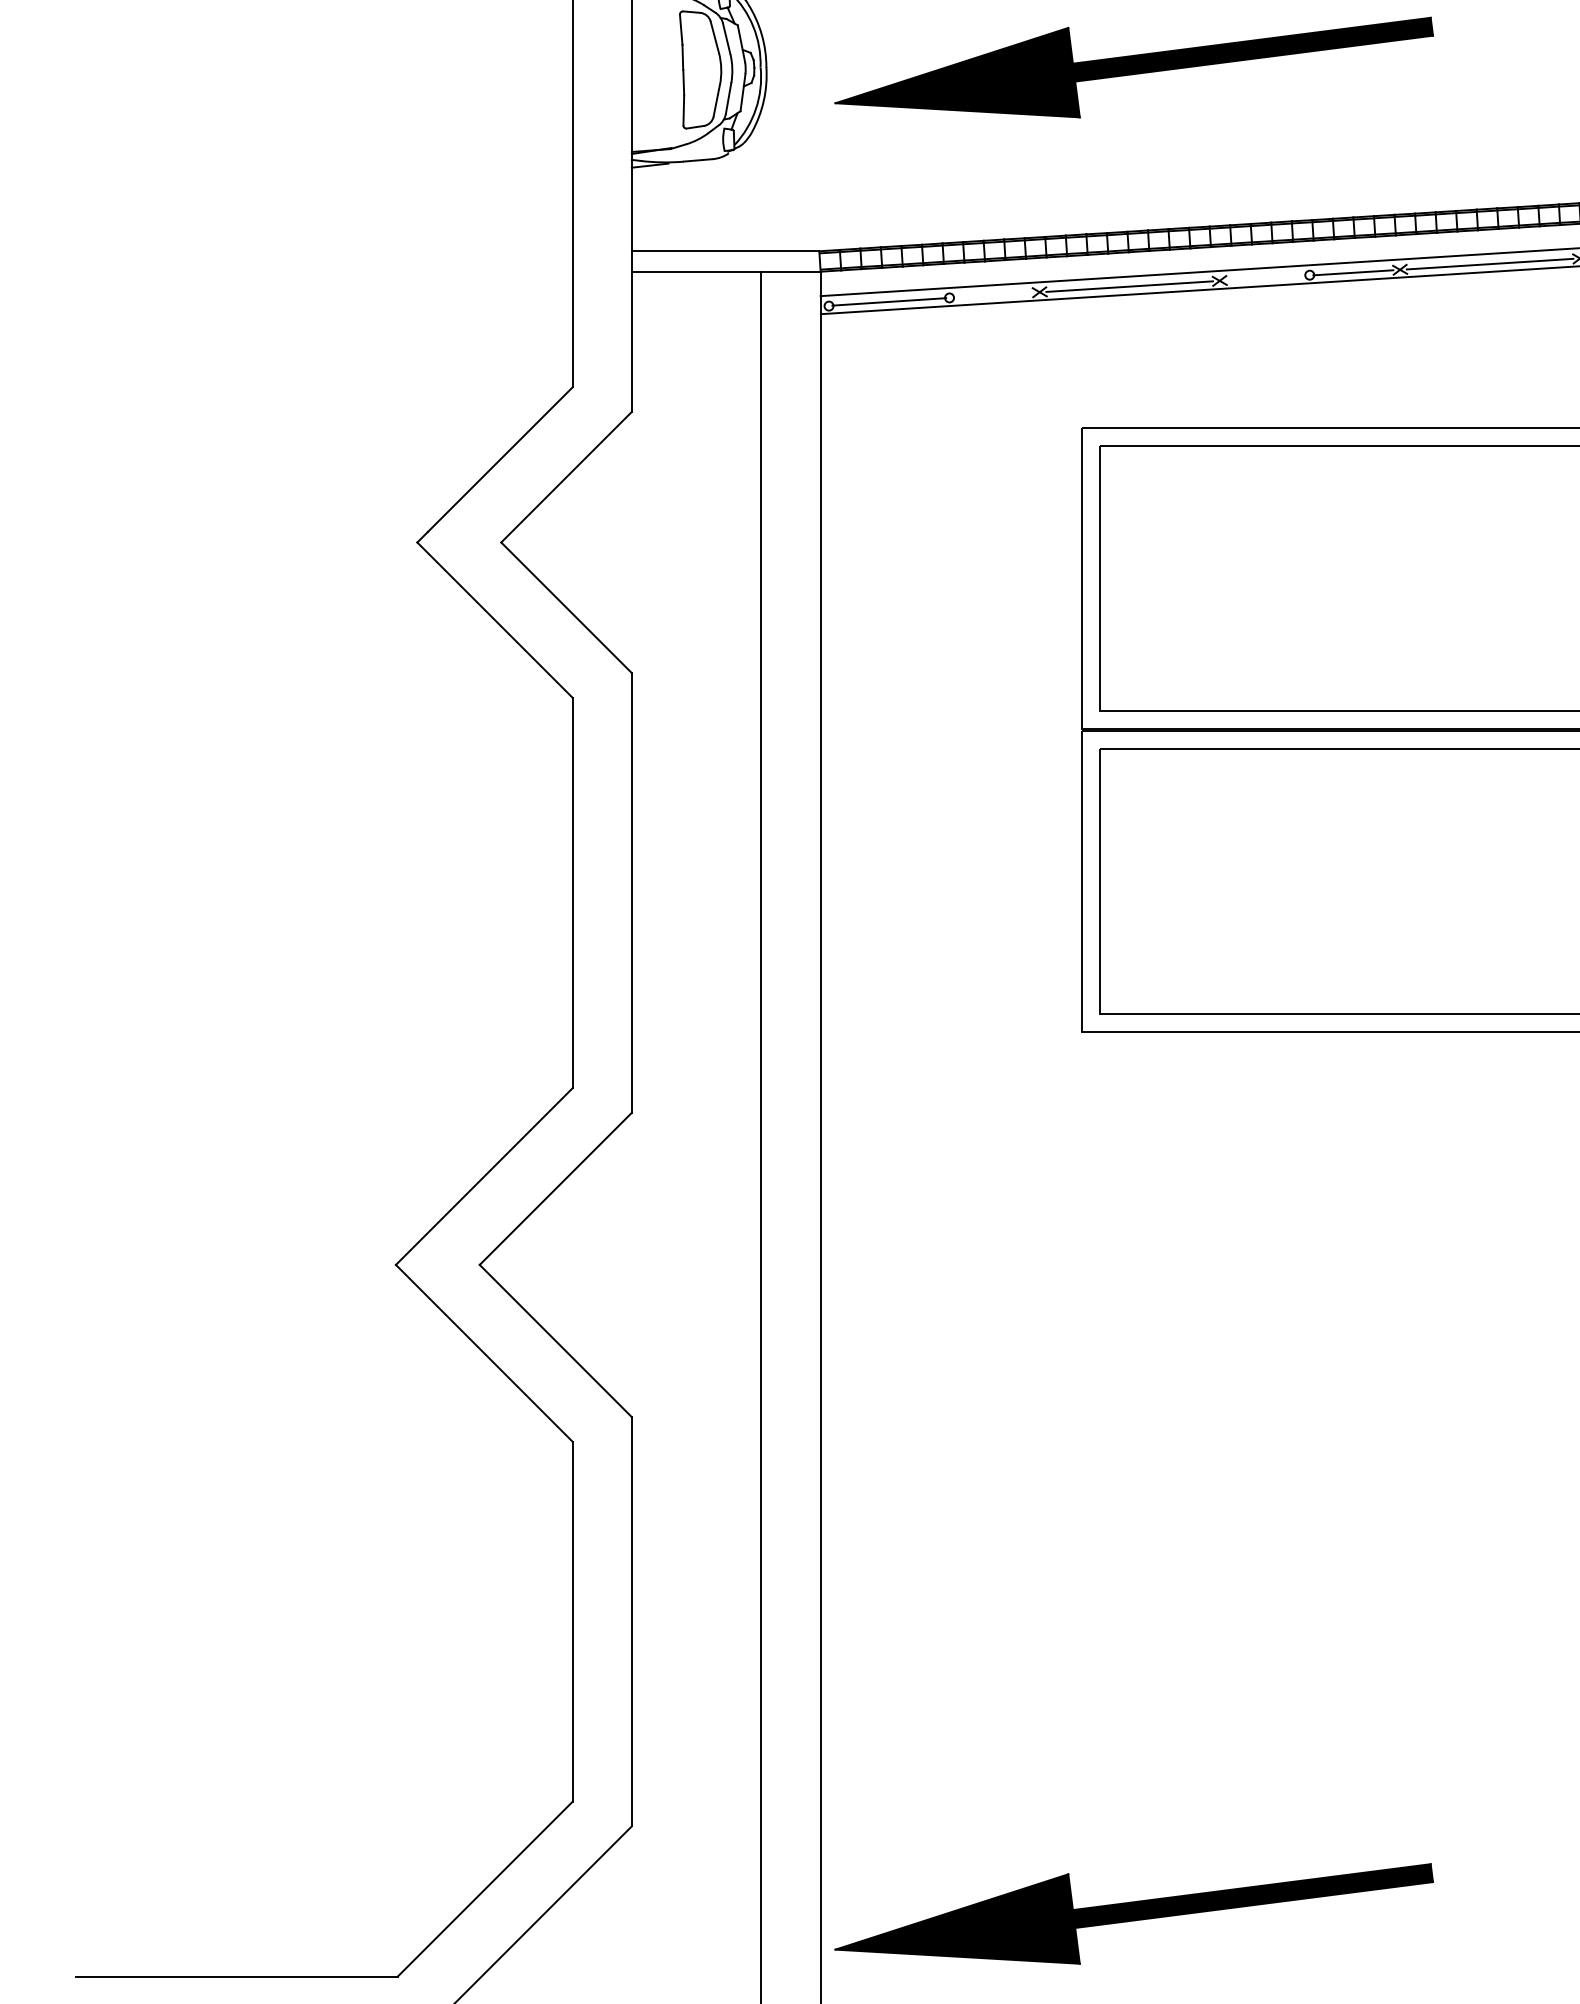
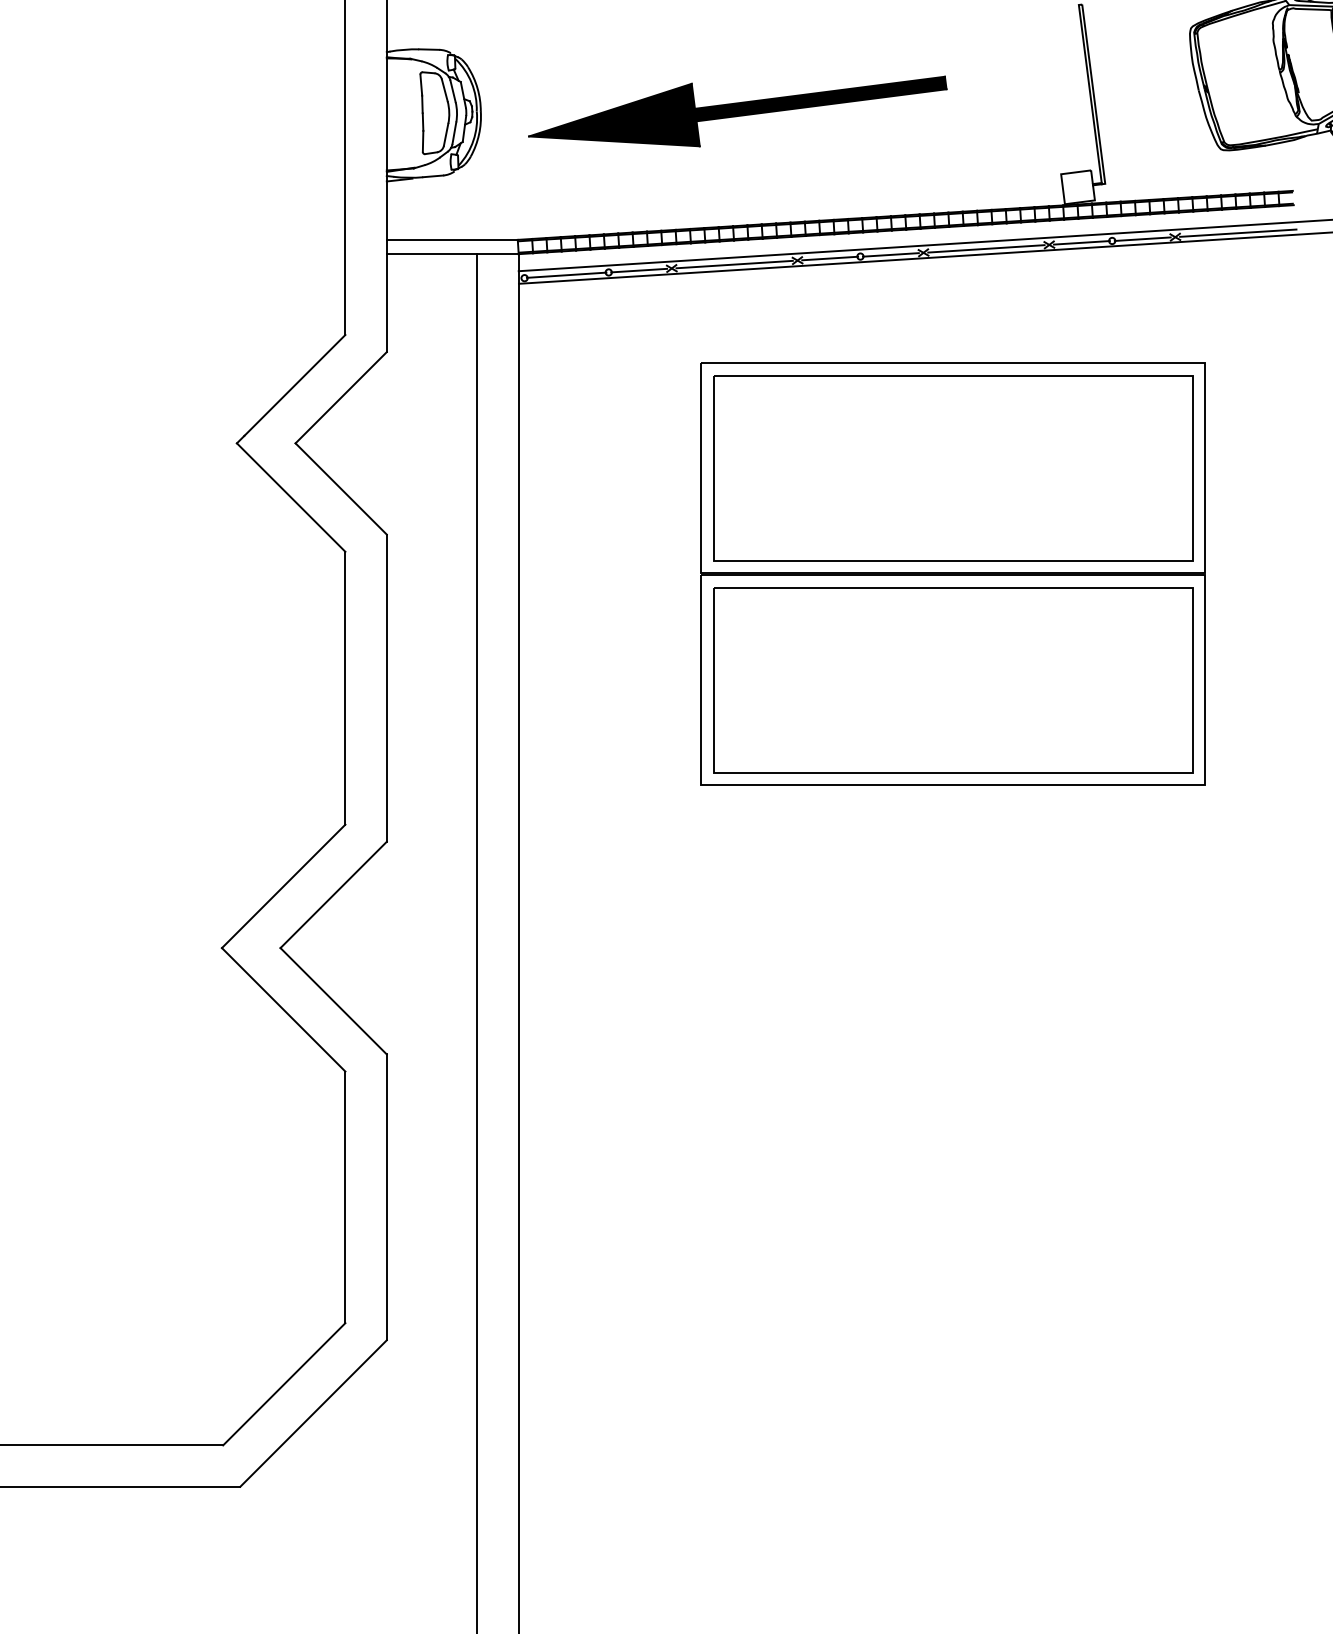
line: (1266, 277) -> (830, 258), added
line: (993, 295) -> (639, 270), added
part: (1133, 1913) -> (737, 1401), removed

